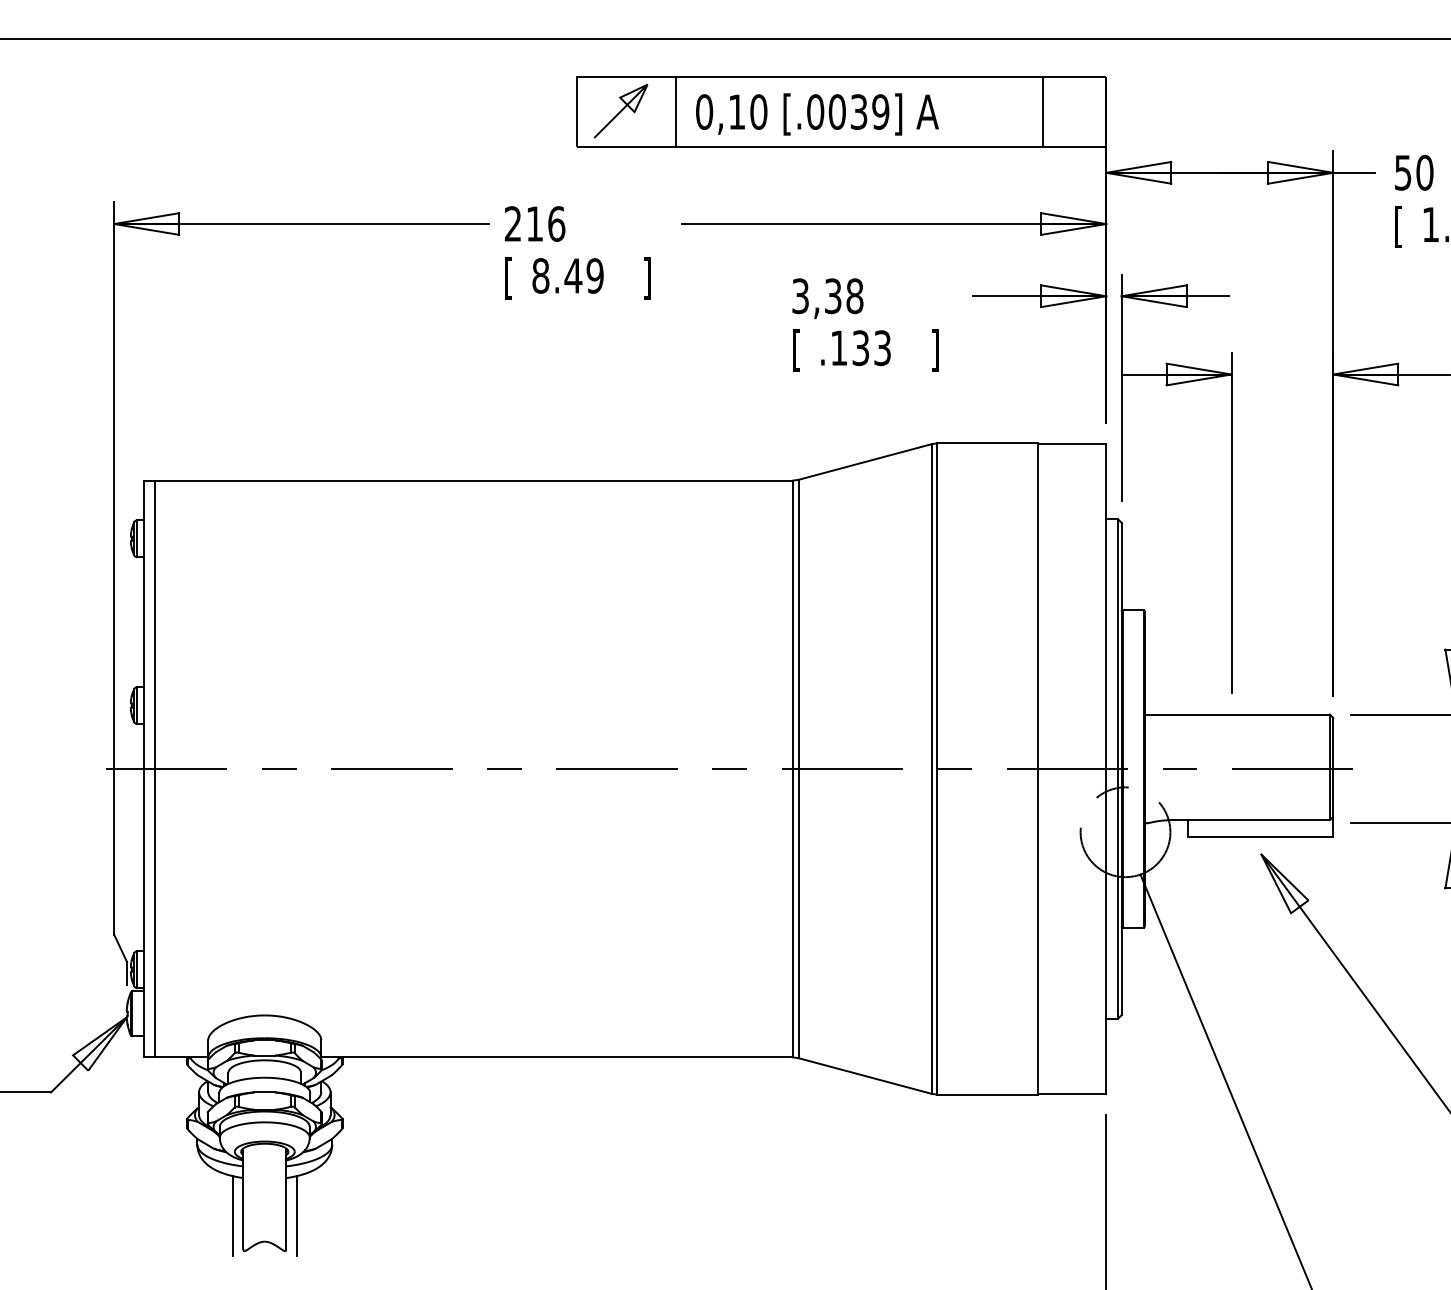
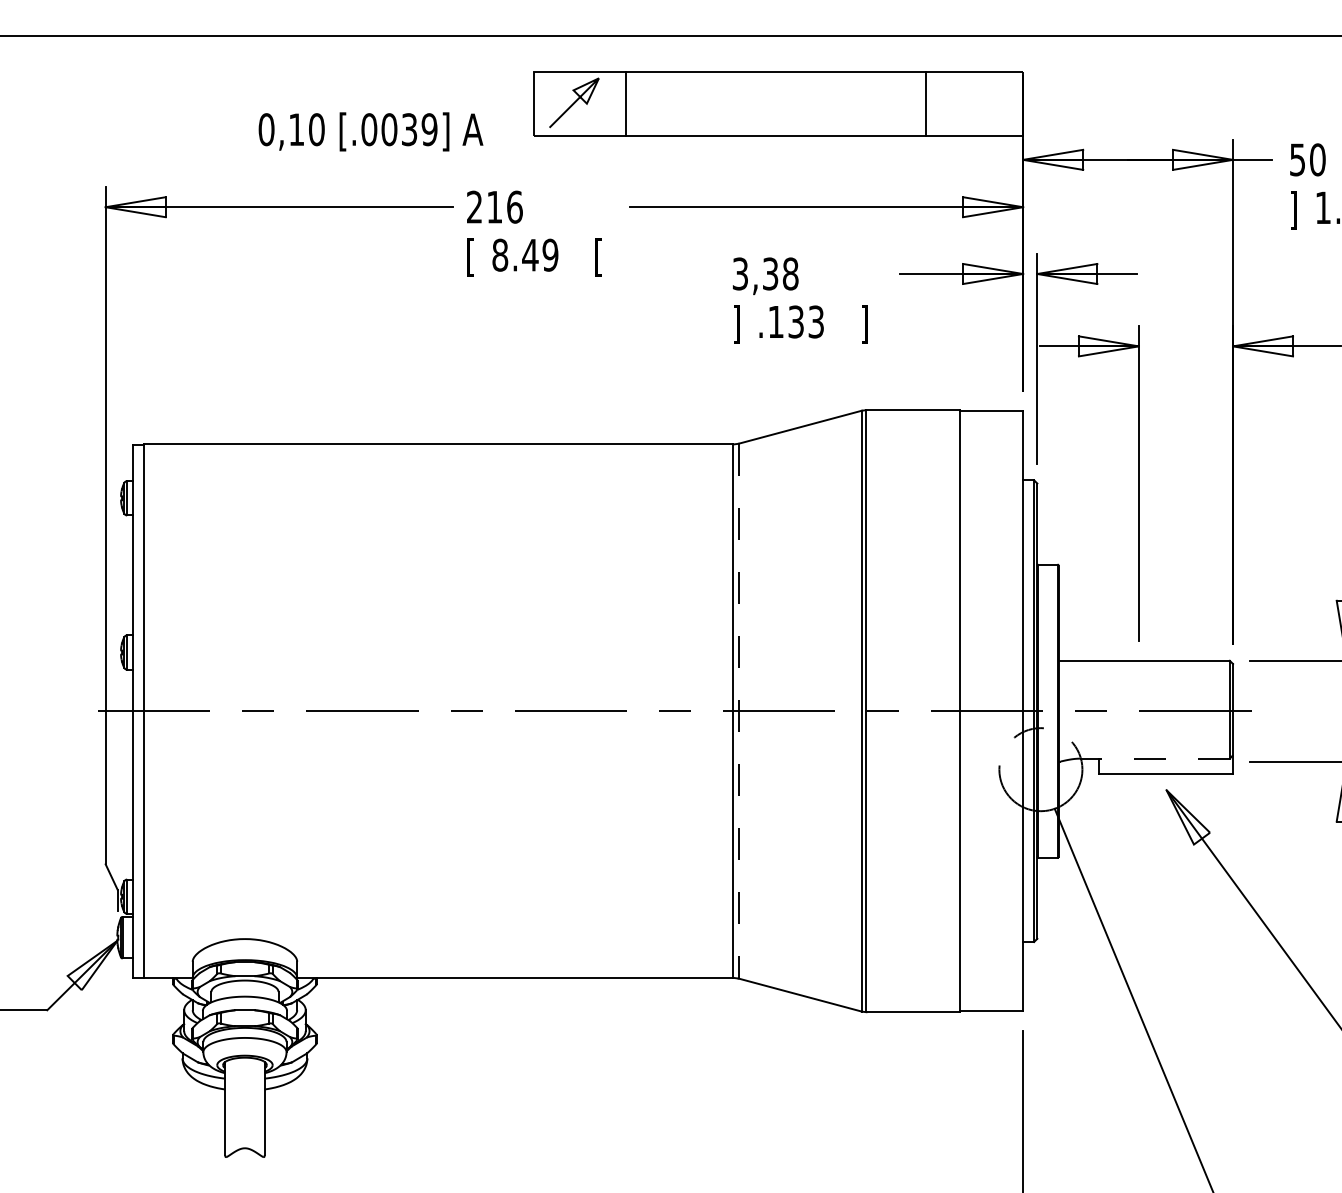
line: (1042, 111) -> (925, 103), moved
text: (816, 114) -> (370, 131), moved
text: (1398, 227) -> (1293, 210), [ -> ]
text: (647, 278) -> (598, 257), ] -> [
text: (796, 350) -> (736, 324), [ -> ]
line: (798, 769) -> (738, 711), solid -> dashed
line: (1248, 820) -> (1154, 758), solid -> dashed
line: (232, 1215) -> (215, 1124), removed
line: (296, 1215) -> (274, 1124), removed

